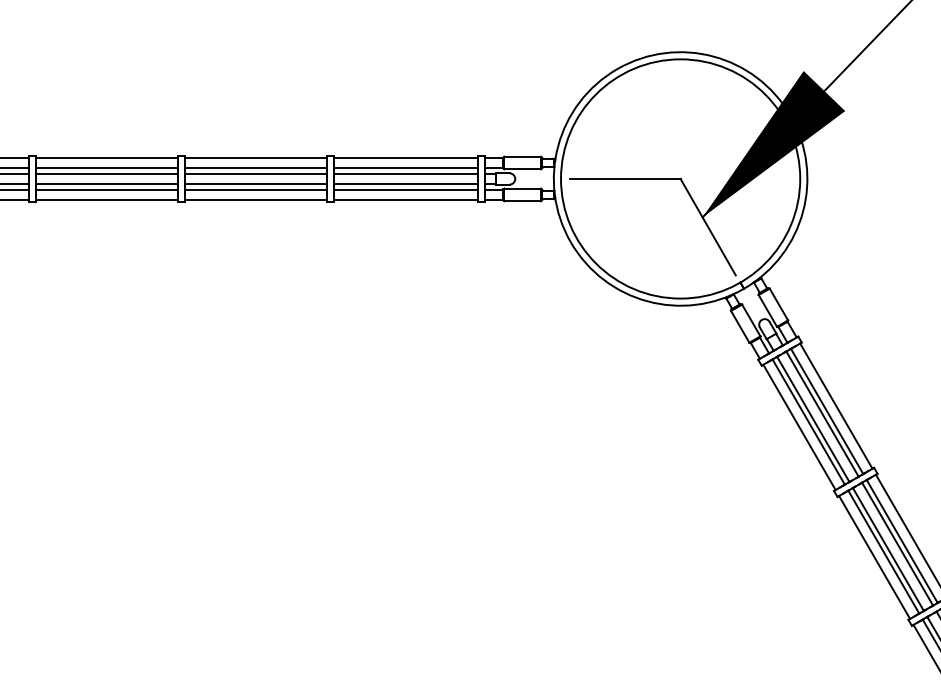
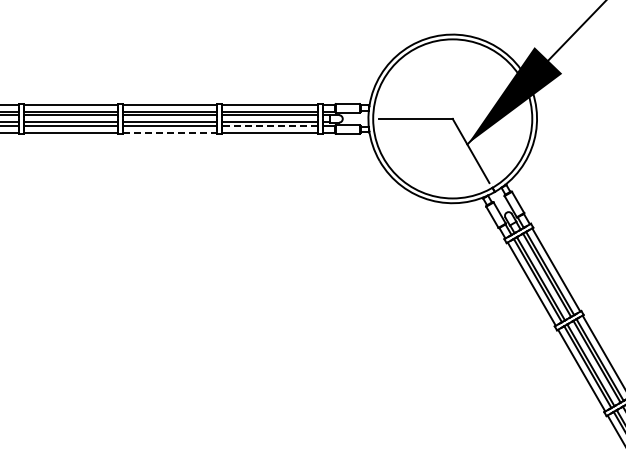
line: (405, 190) -> (269, 126), solid -> dashed
line: (256, 200) -> (170, 133), solid -> dashed

